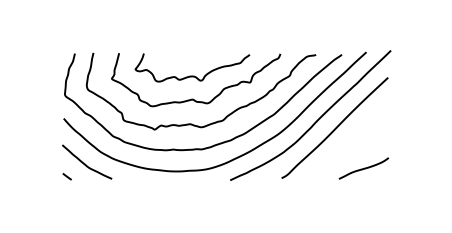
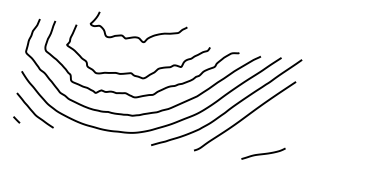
part: (192, 75) -> (137, 36), moved

